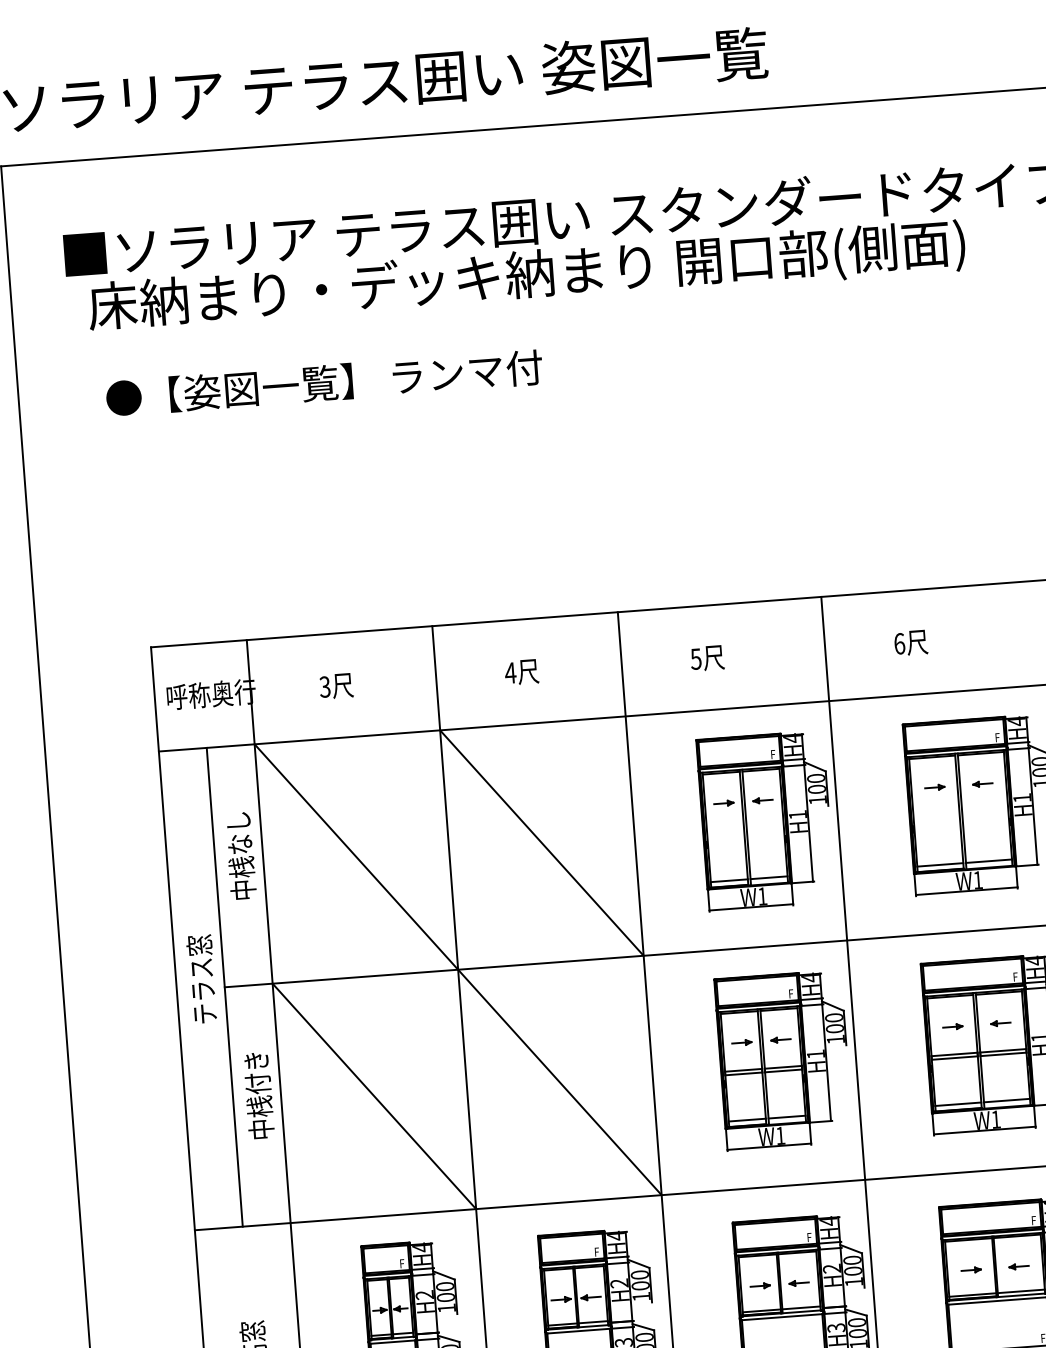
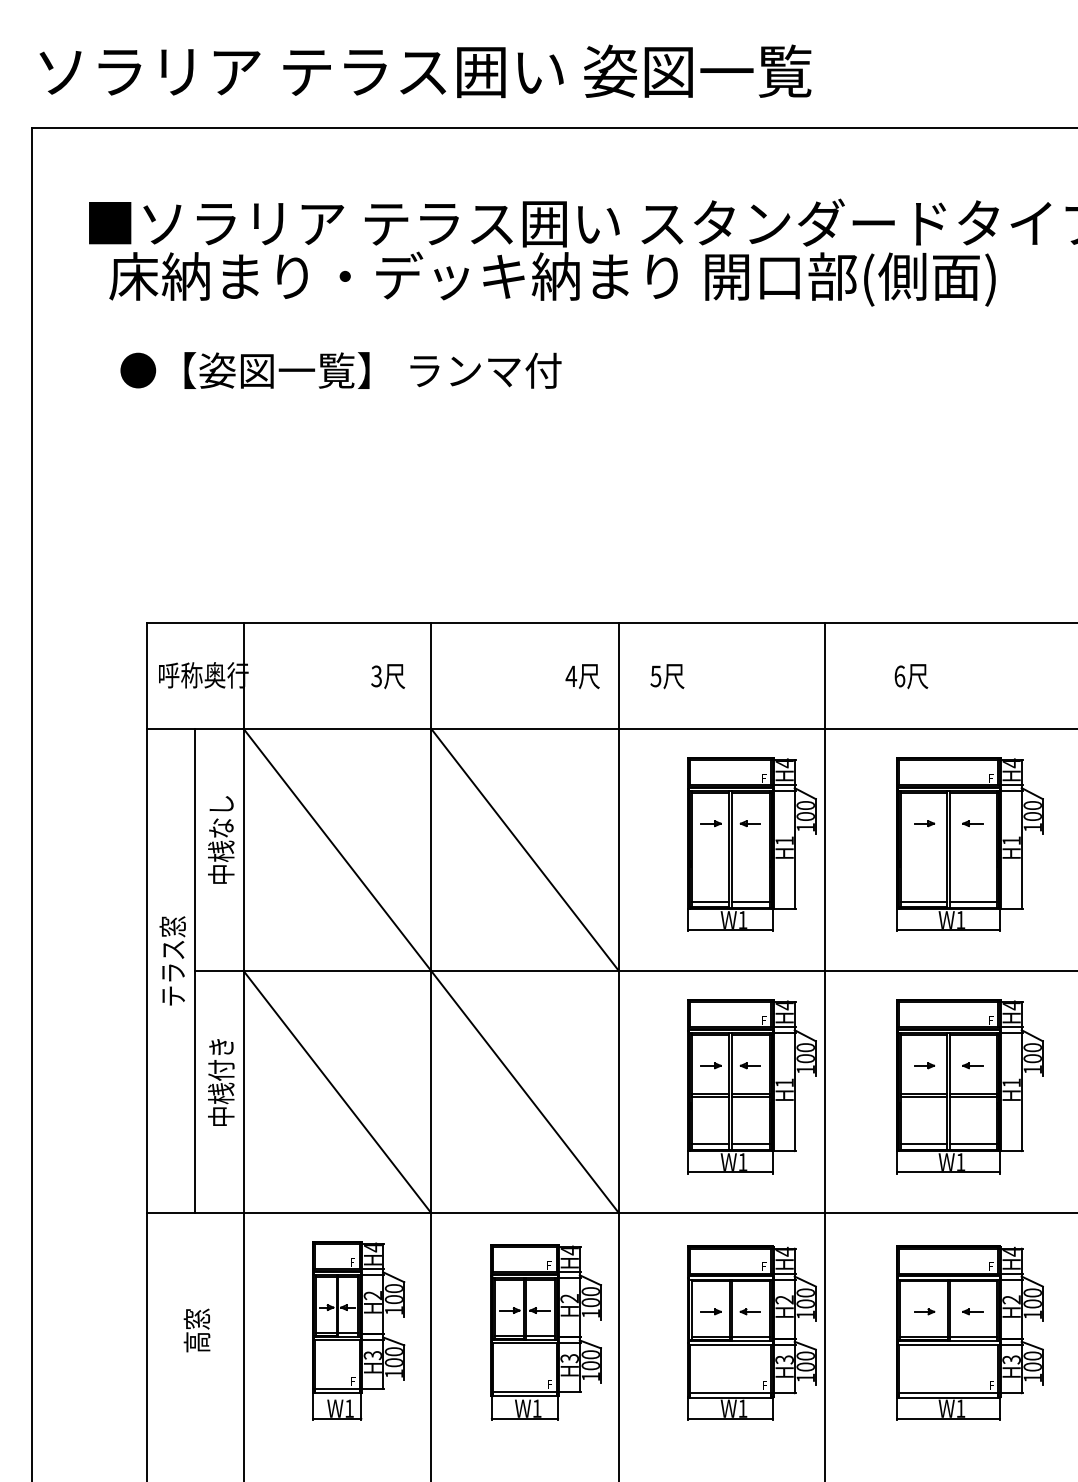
text: (707, 658) -> (667, 676), moved
text: (521, 672) -> (582, 676), moved
text: (336, 686) -> (388, 676), moved

